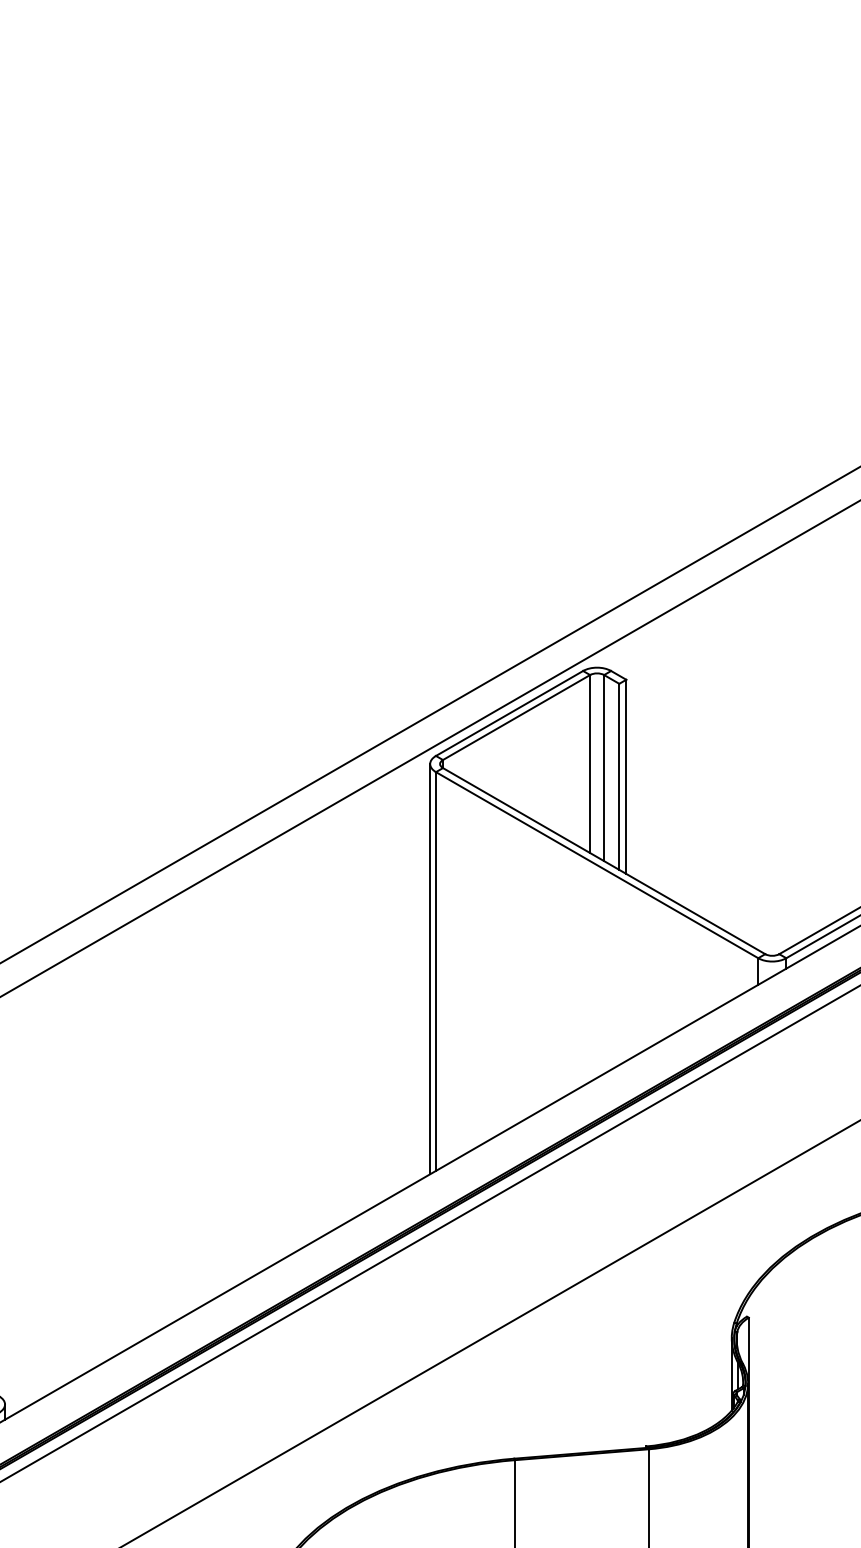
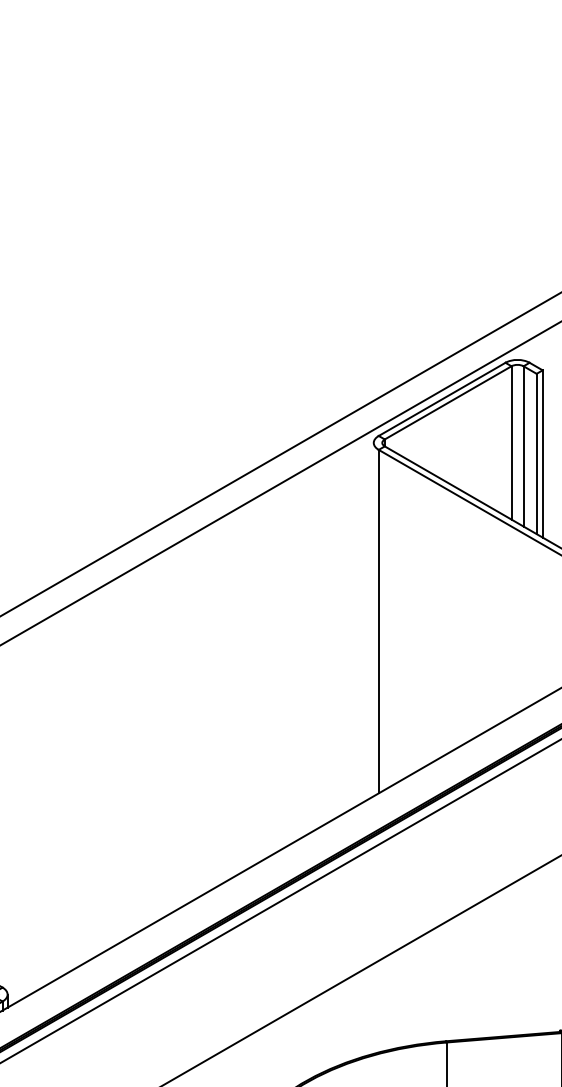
line: (430, 969) -> (374, 619), removed

